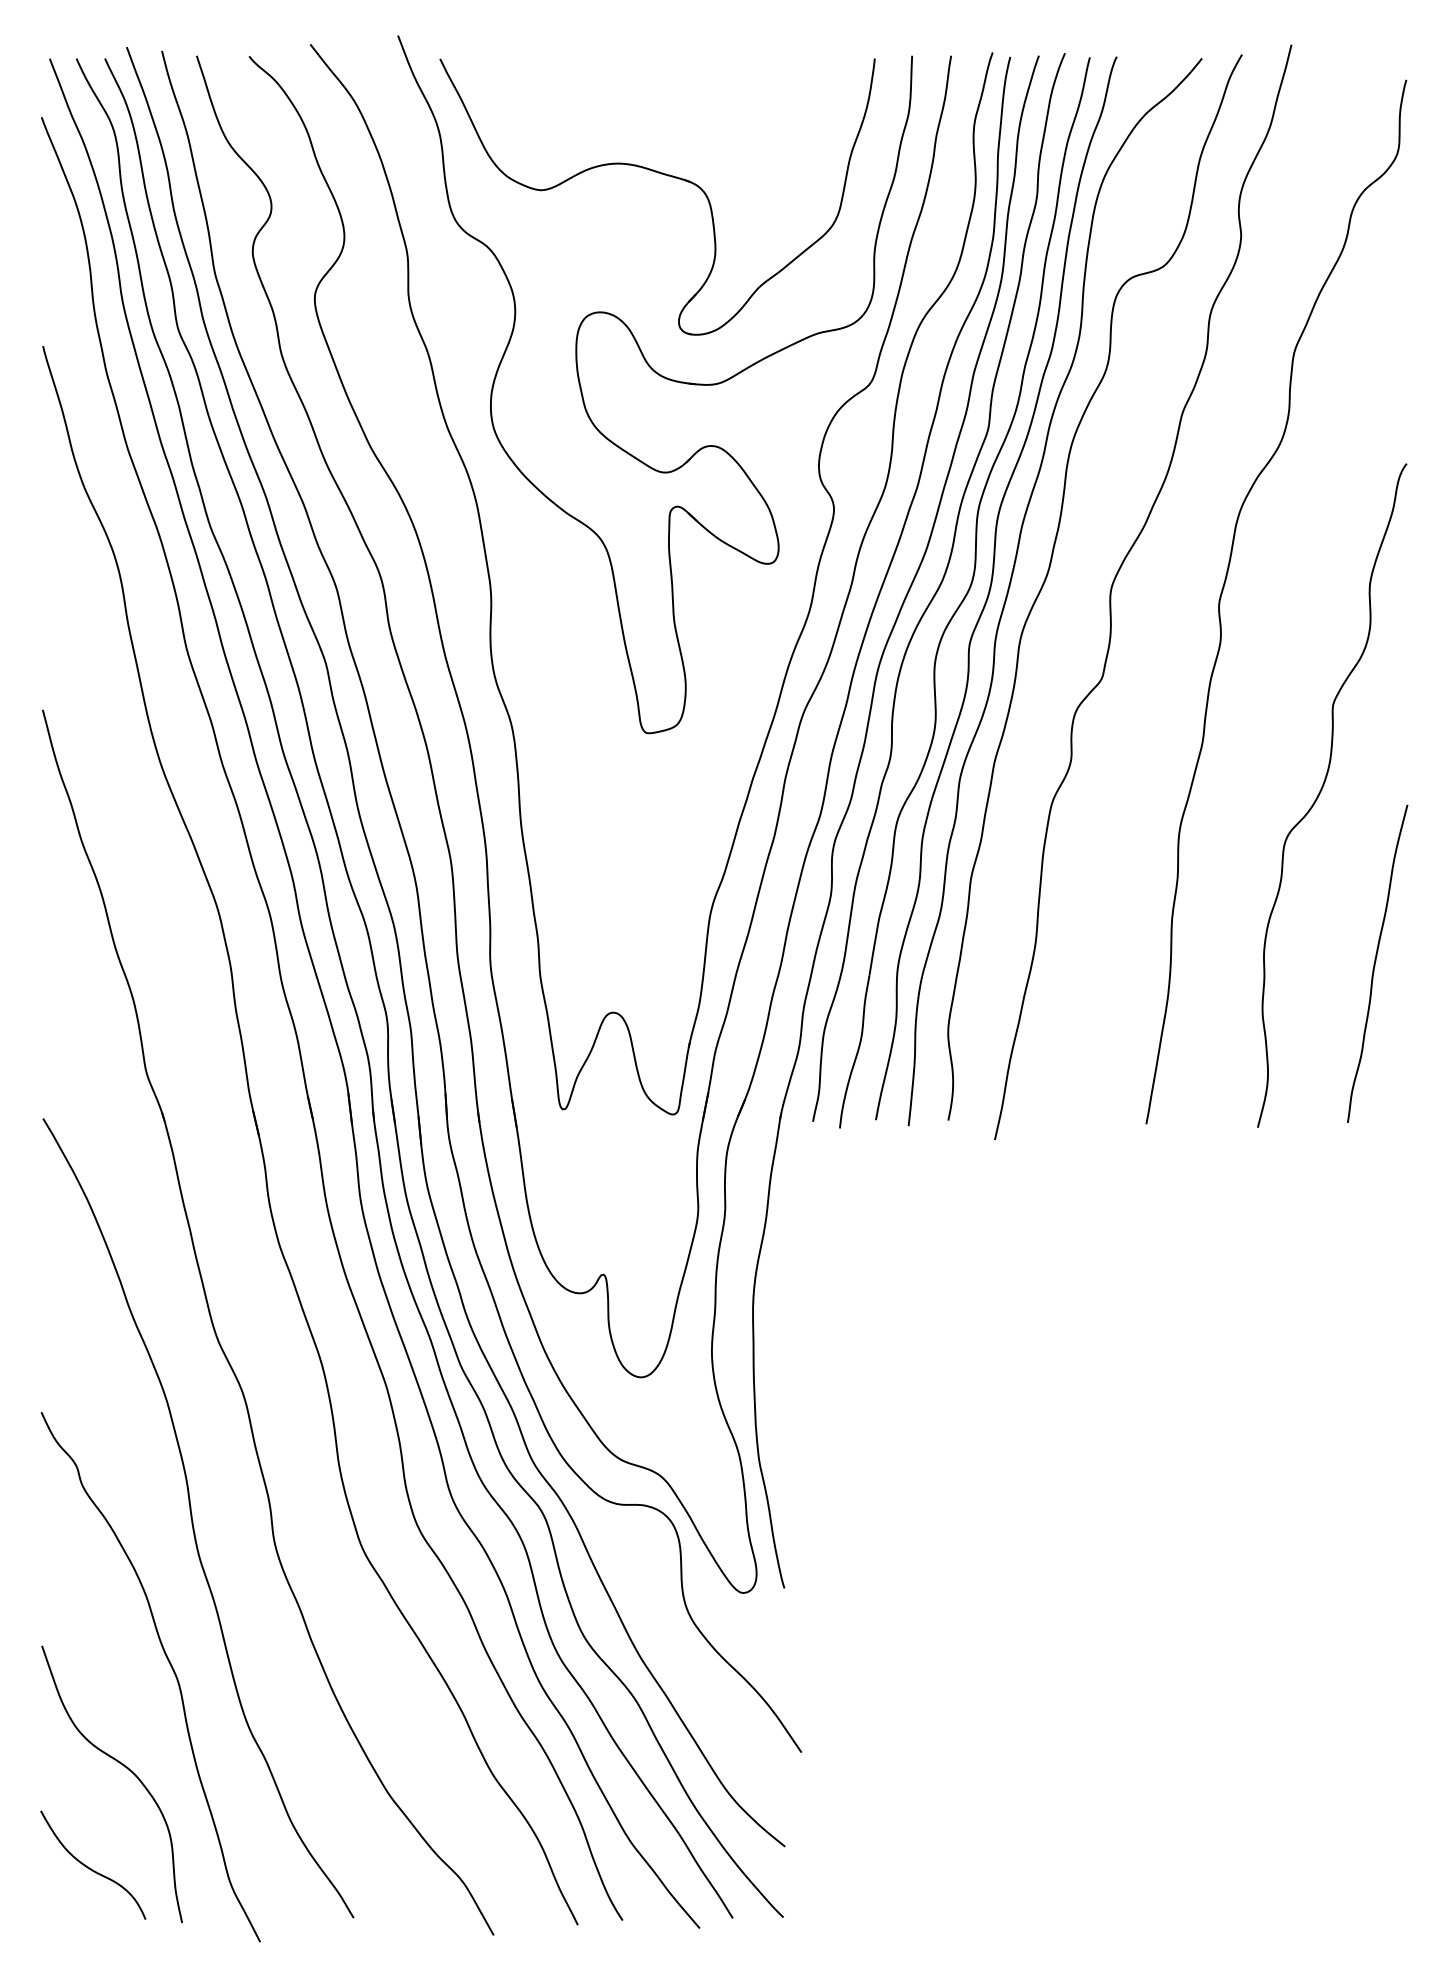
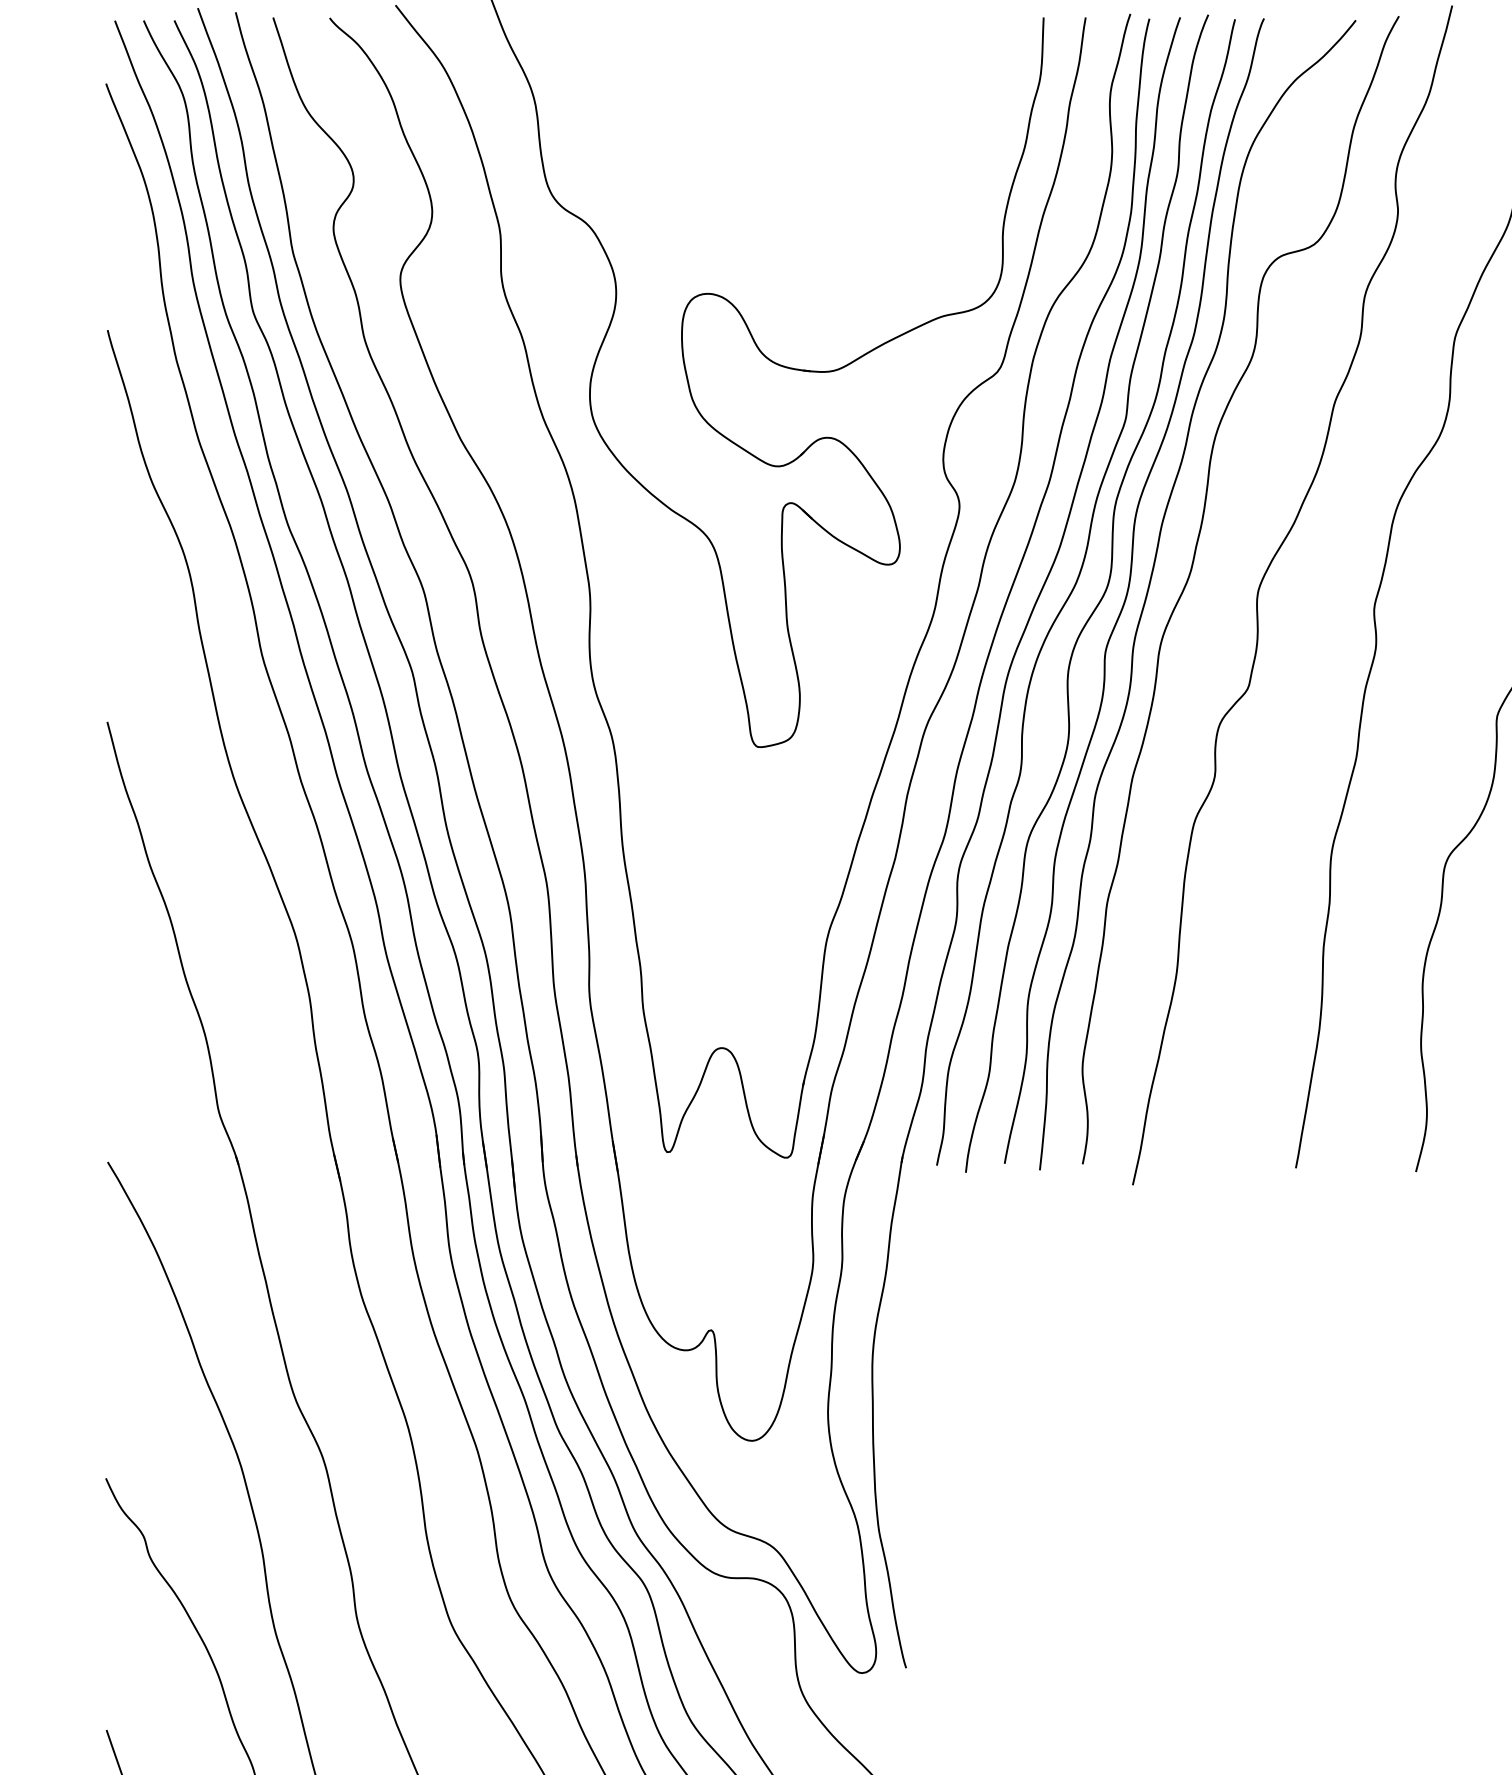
part: (664, 175) -> (776, 146), removed

